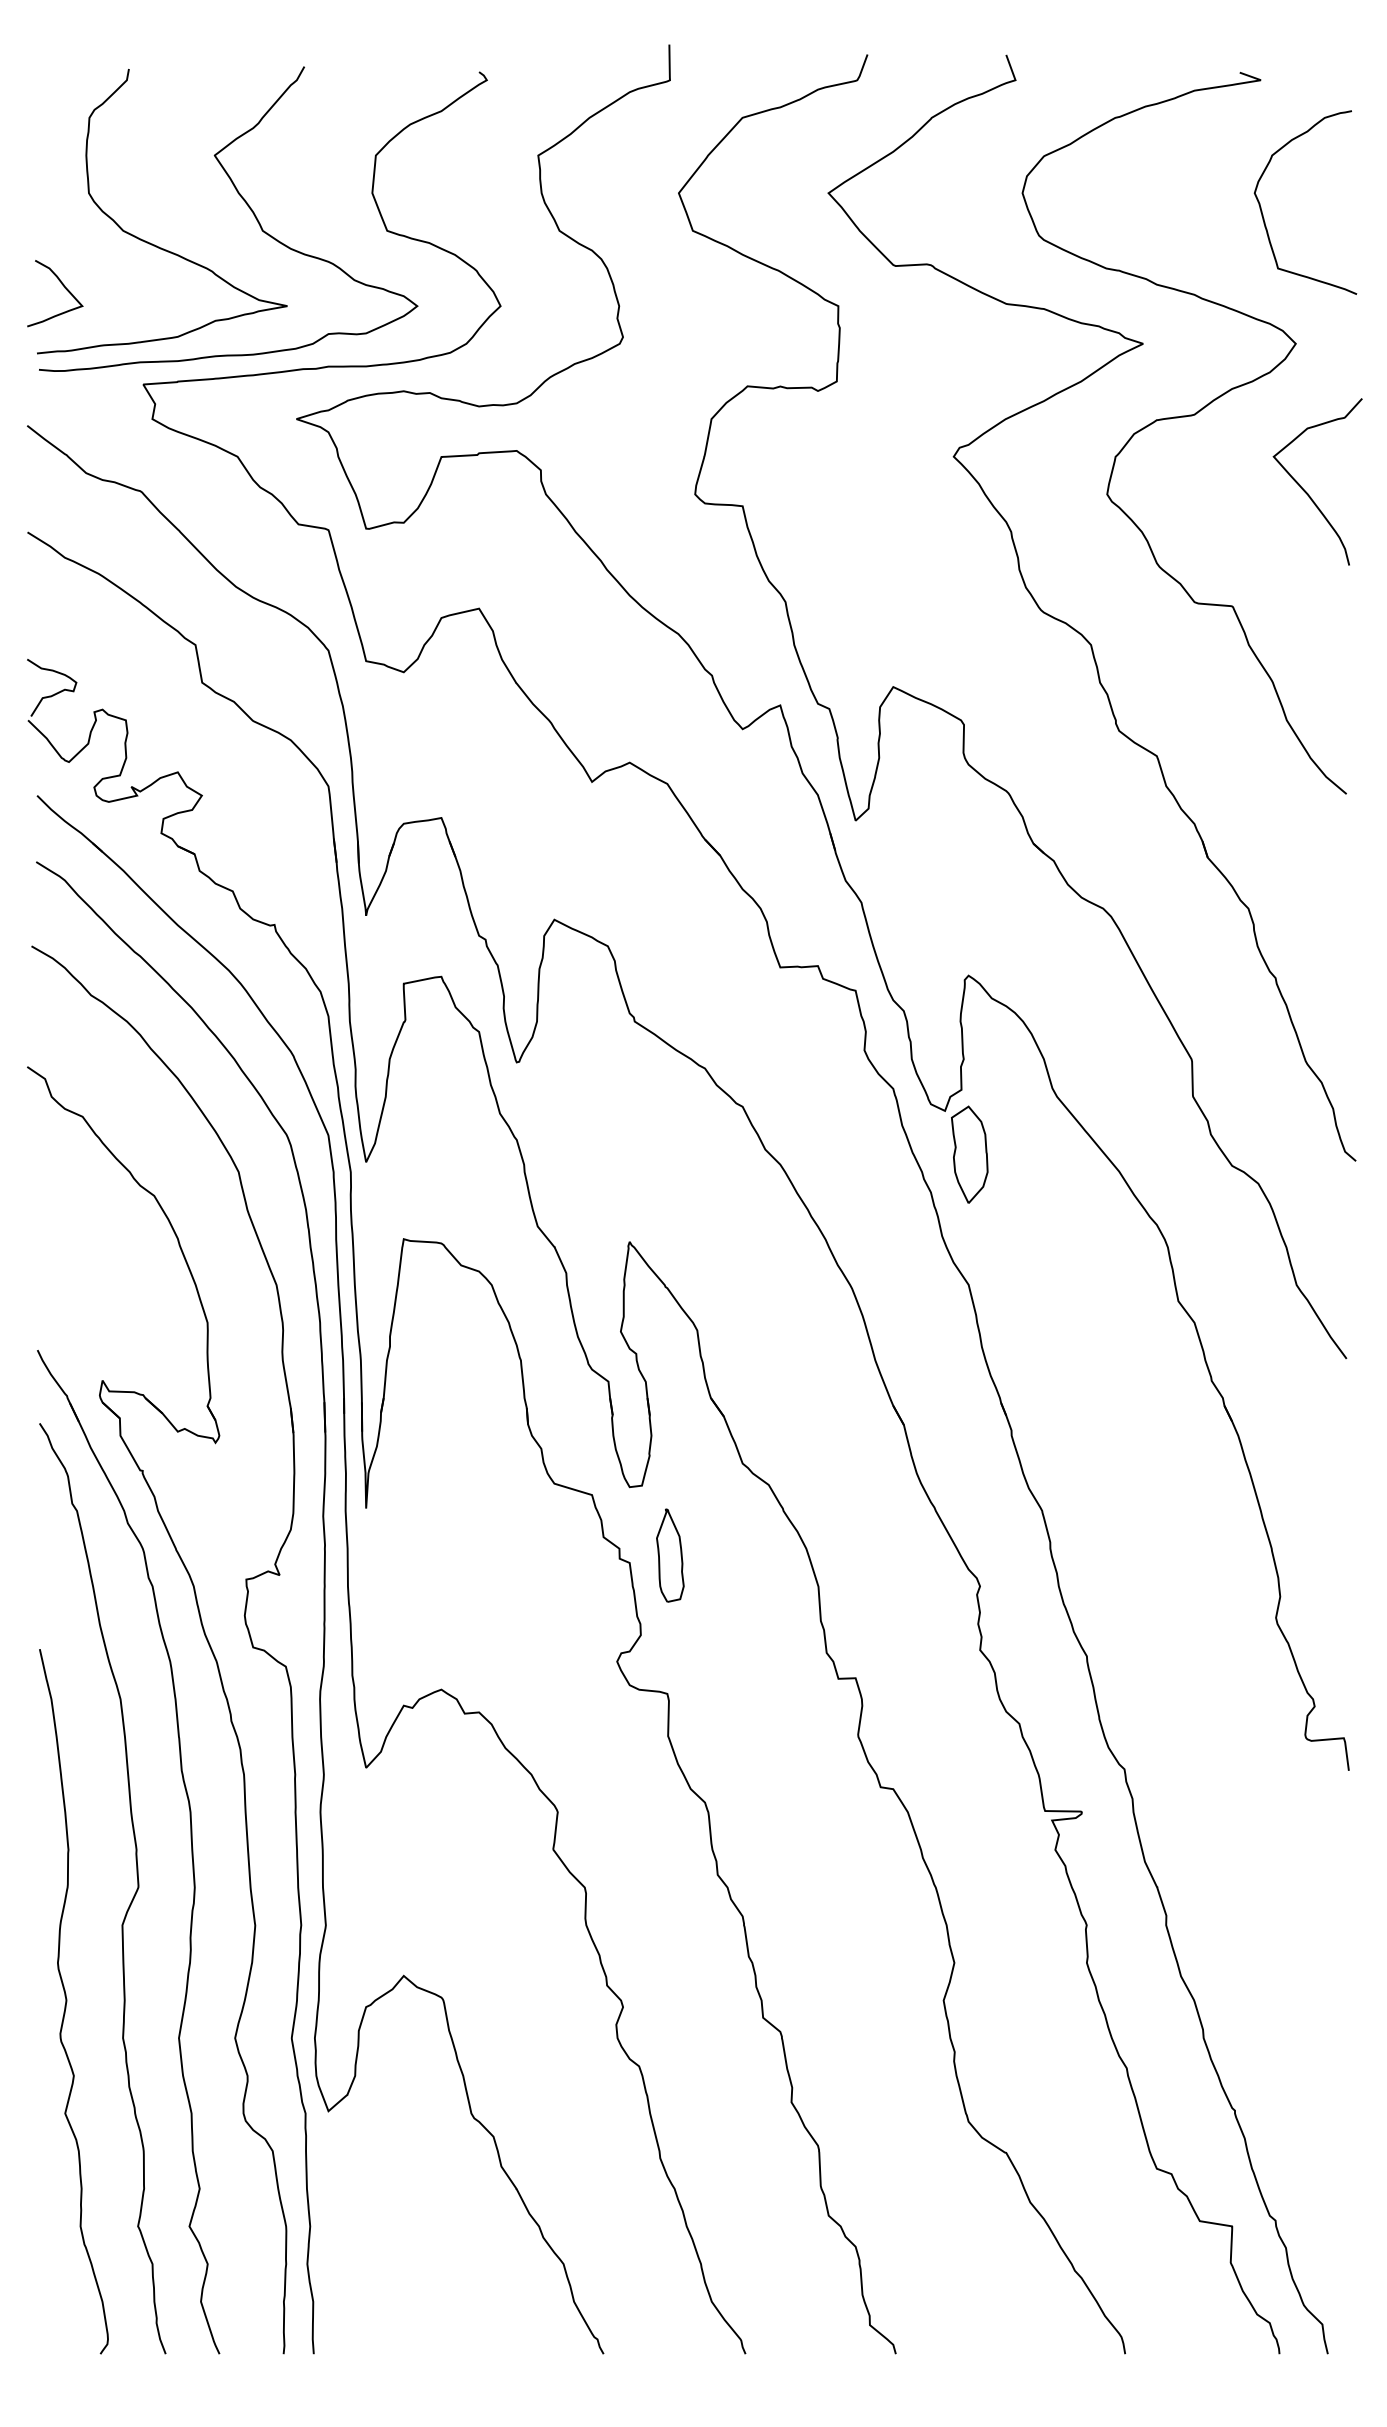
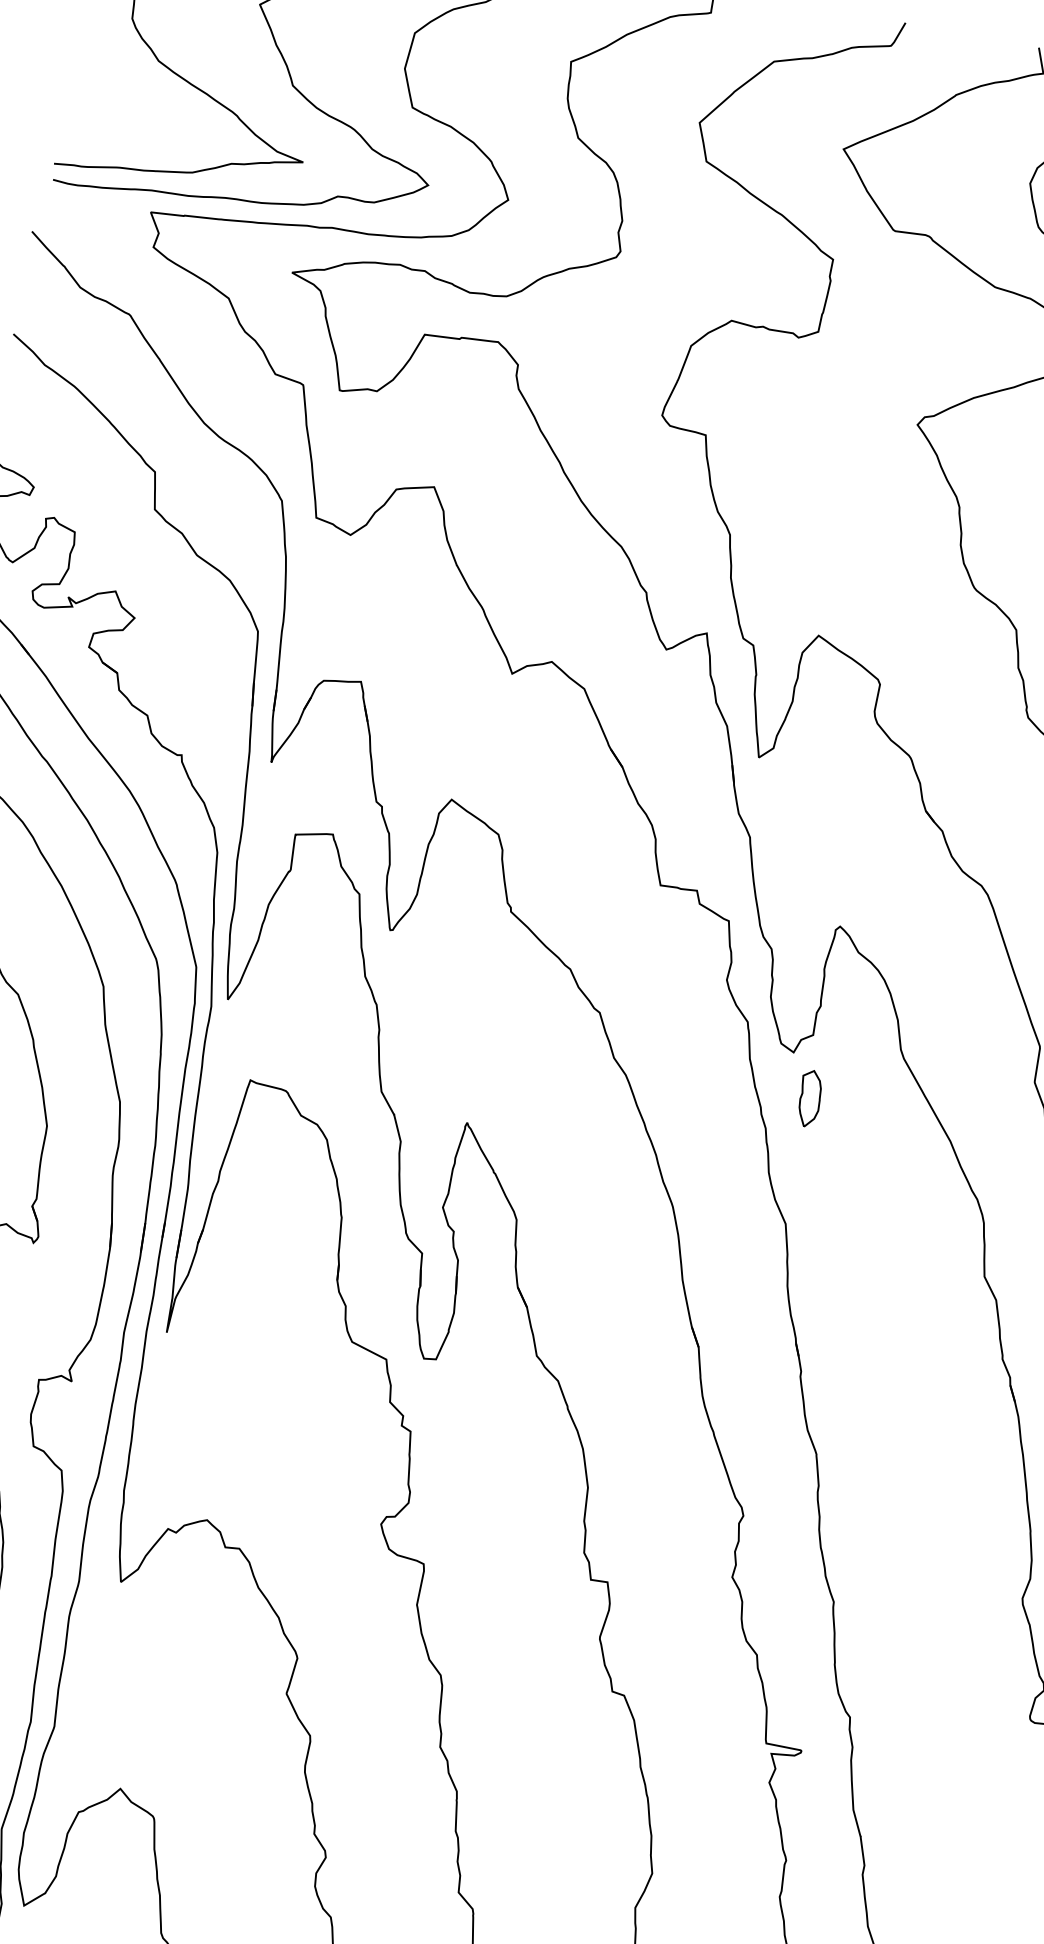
curve: (64, 288) -> (91, 106), removed
part: (969, 1154) -> (809, 1098), size x0.6
part: (670, 1555) -> (451, 1431), removed

